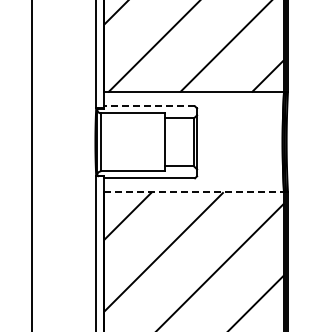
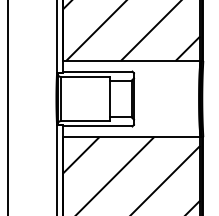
line: (149, 106) -> (97, 71), dashed -> solid
line: (194, 192) -> (132, 137), dashed -> solid

